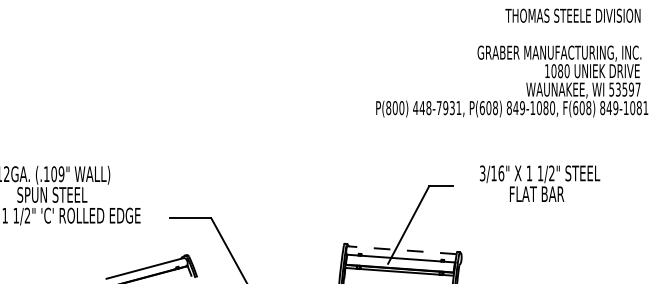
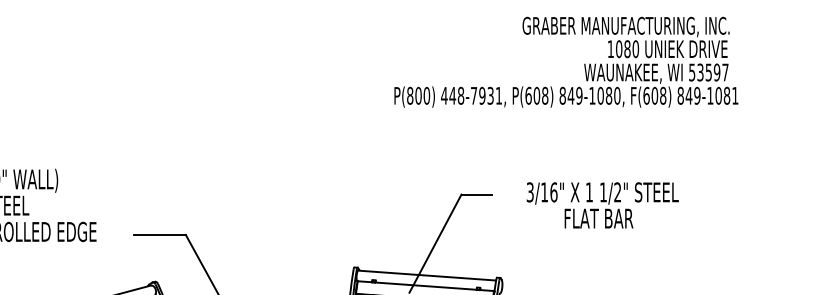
text: (540, 183) -> (603, 205), moved
line: (402, 250) -> (427, 275), dashed -> solid

